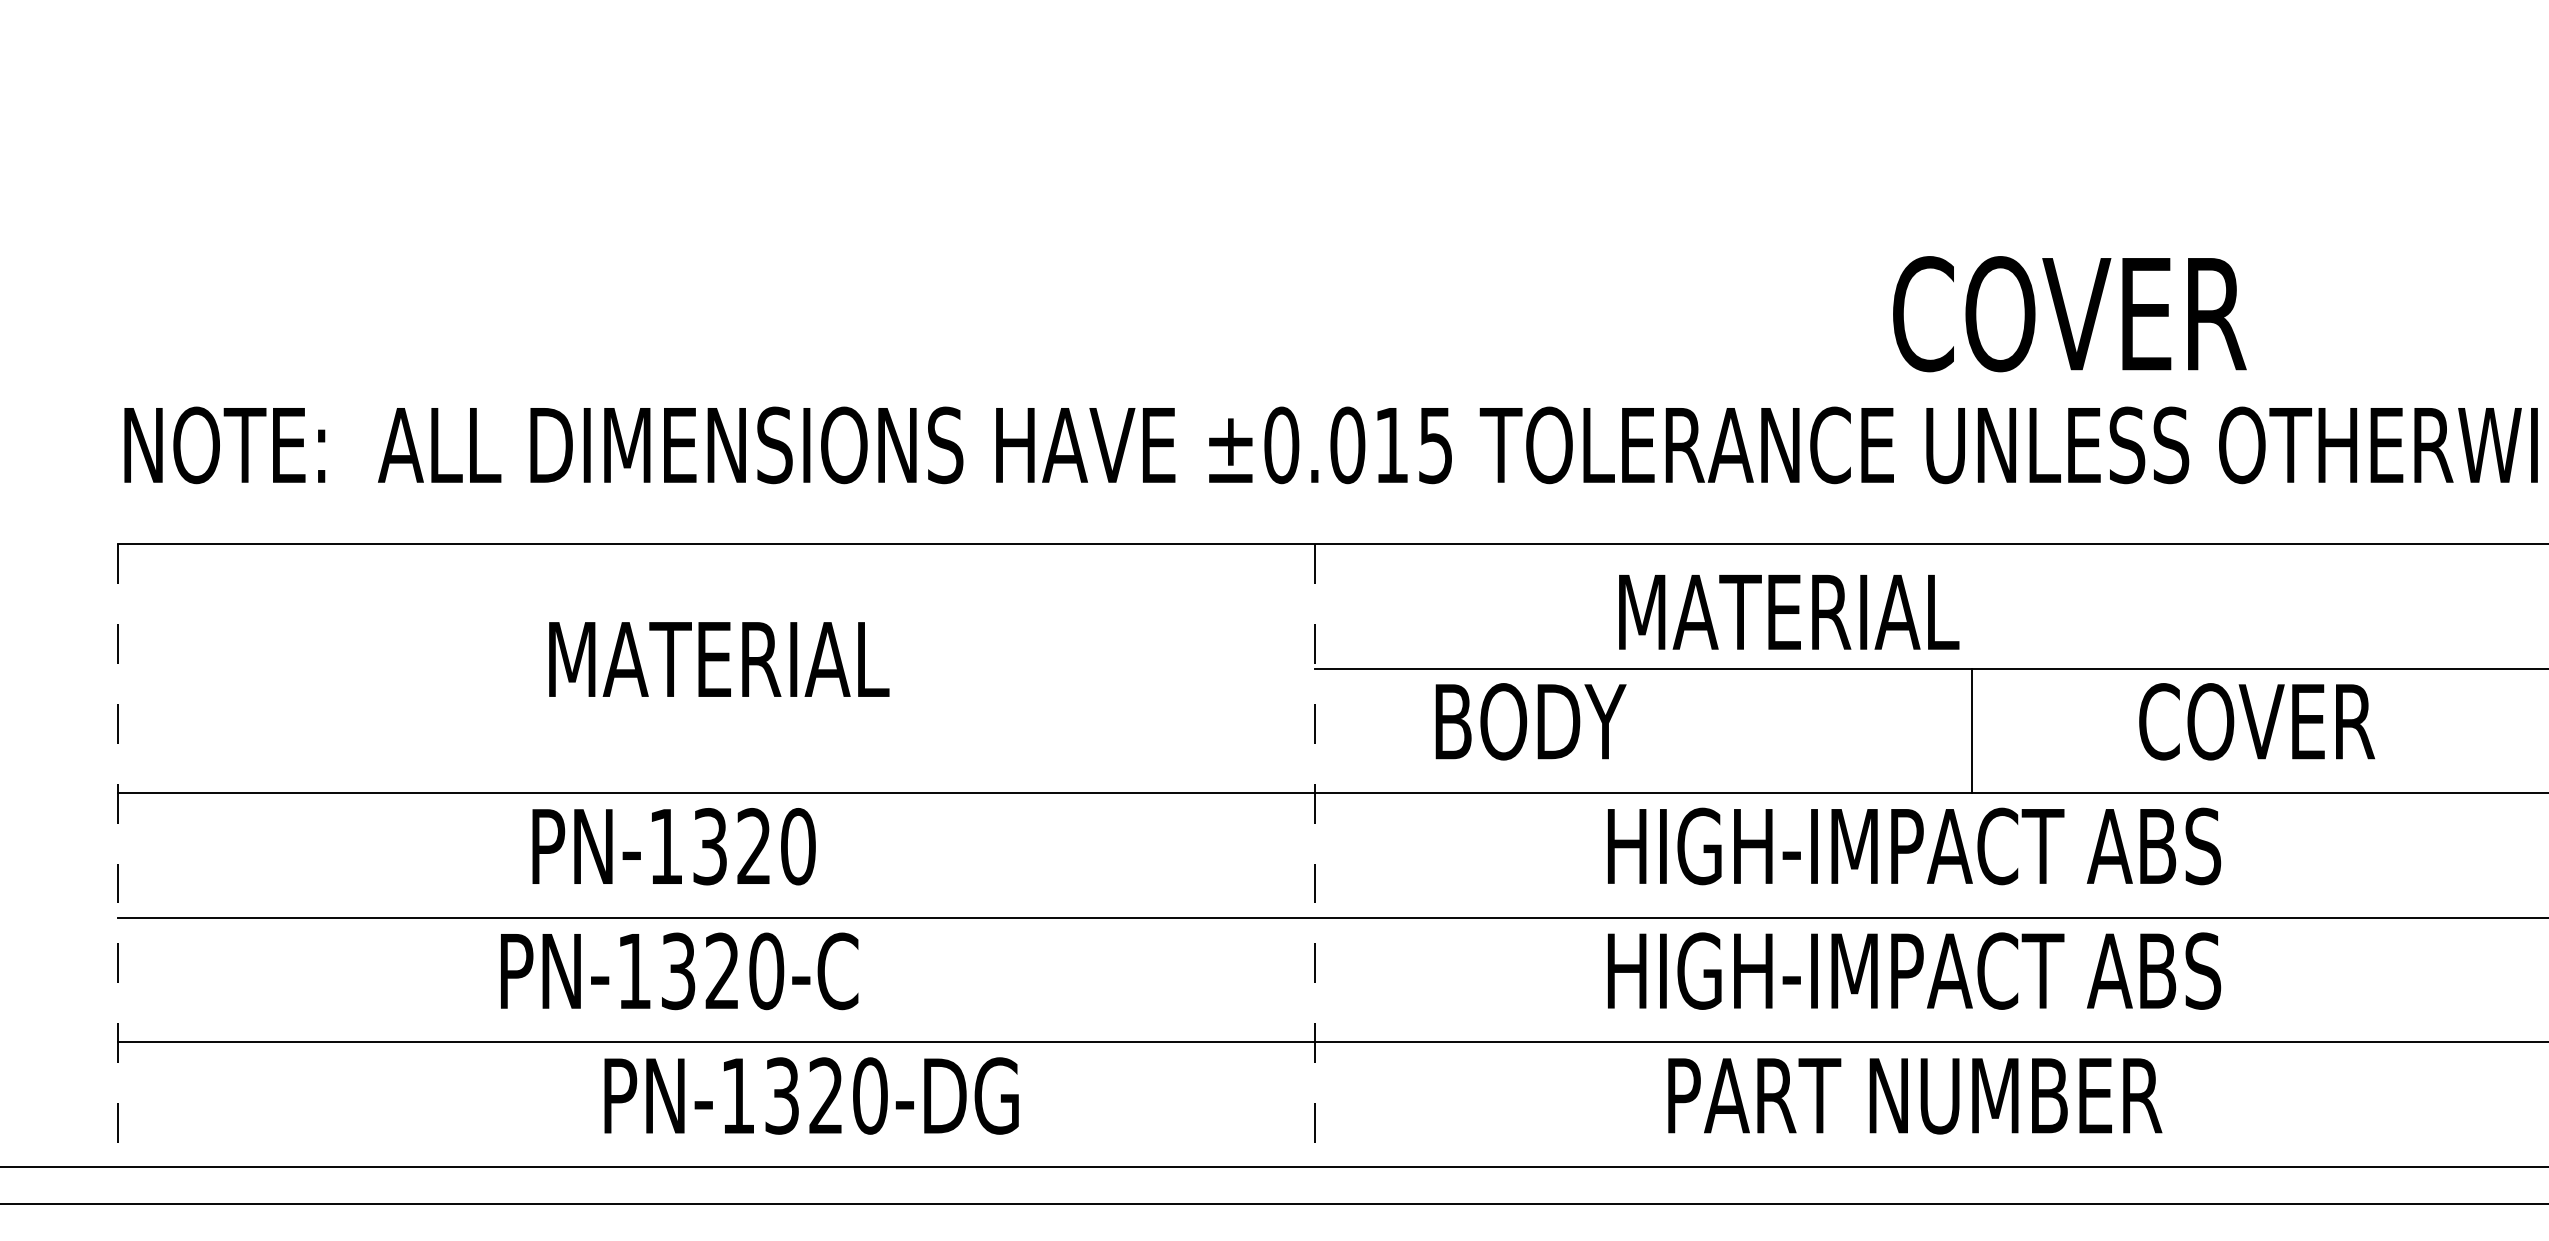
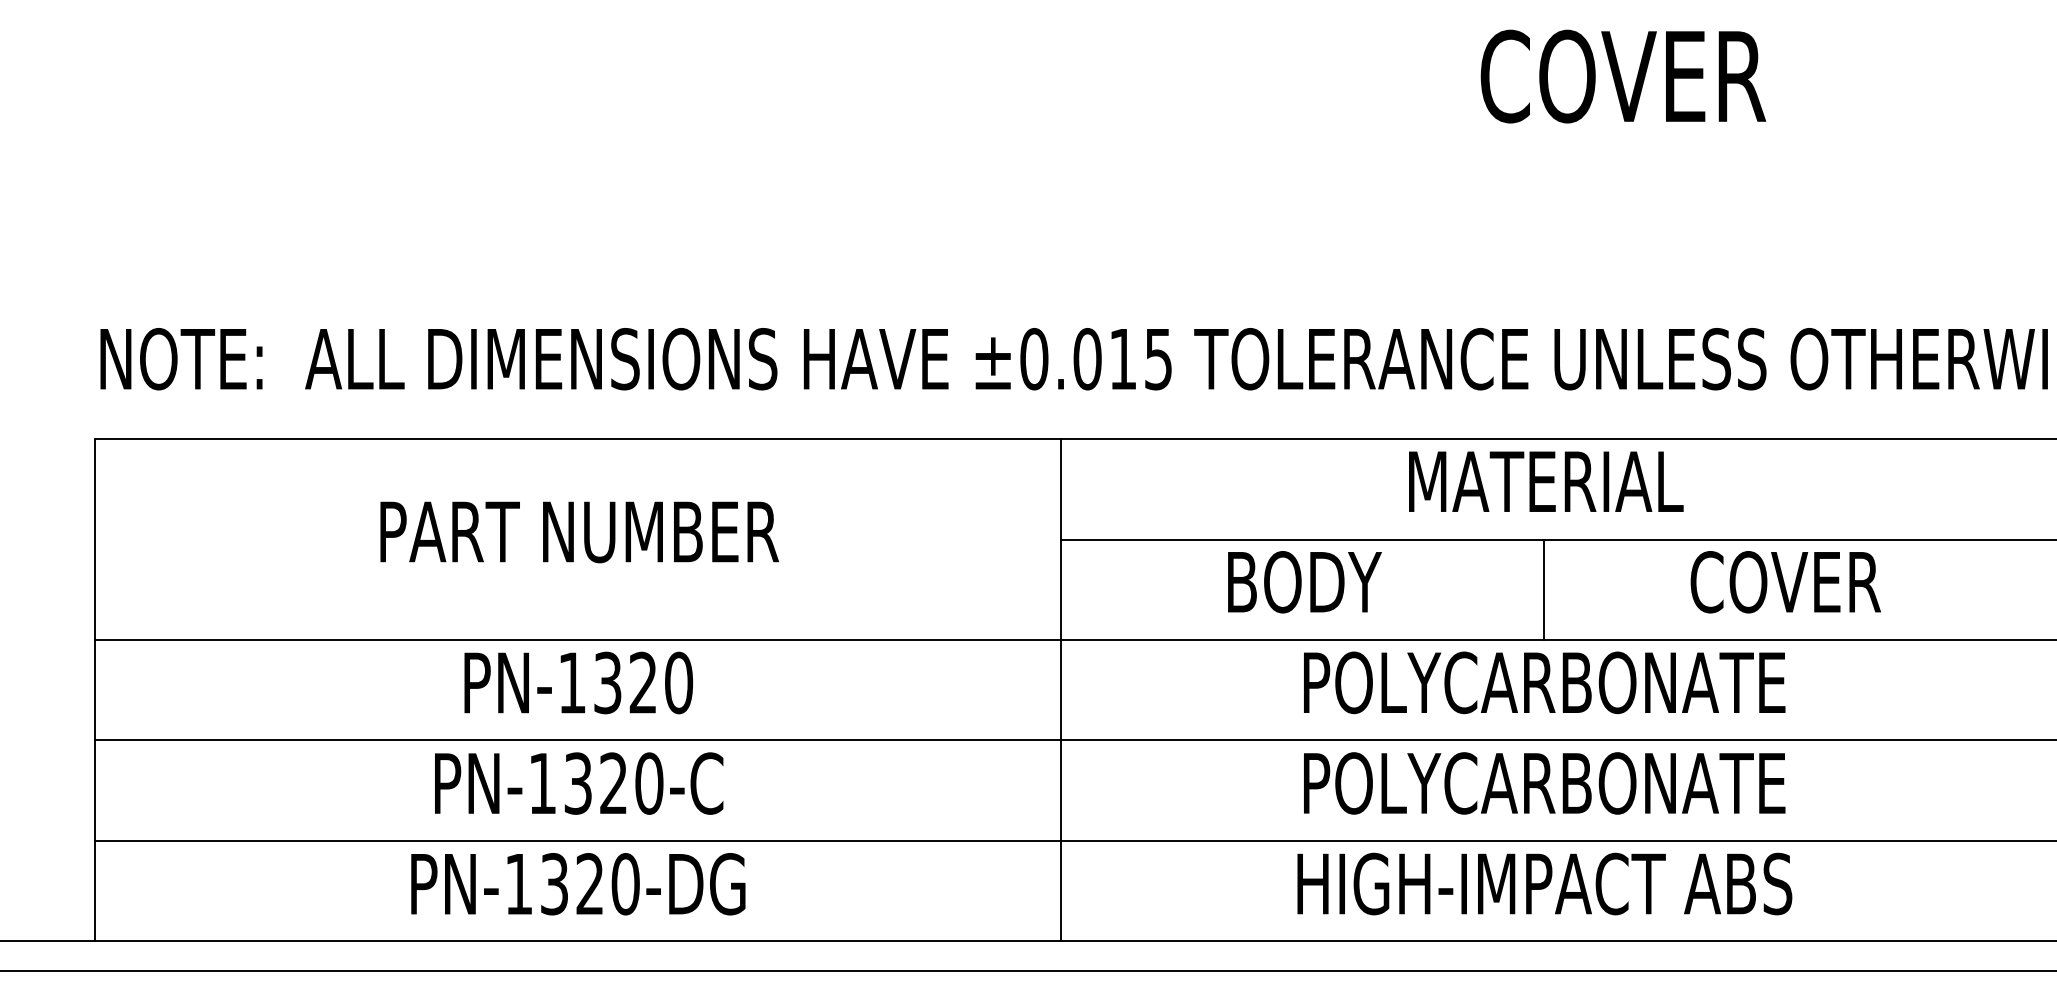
text: (2069, 314) -> (1623, 76), moved
text: (1789, 612) -> (1546, 481), moved
text: (718, 660) -> (579, 532), MATERIAL -> PART NUMBER
text: (1530, 721) -> (1304, 581), moved
text: (2257, 721) -> (1786, 581), moved
line: (1972, 730) -> (1544, 589), moved
text: (673, 846) -> (578, 682), moved
text: (1914, 846) -> (1544, 682), HIGH-IMPACT ABS -> POLYCARBONATE
line: (117, 856) -> (94, 690), dashed -> solid
line: (1314, 856) -> (1060, 690), dashed -> solid
text: (1914, 970) -> (1544, 782), HIGH-IMPACT ABS -> POLYCARBONATE
text: (679, 971) -> (579, 783), moved
text: (811, 1095) -> (578, 883), moved
text: (1914, 1095) -> (1544, 883), PART NUMBER -> HIGH-IMPACT ABS

